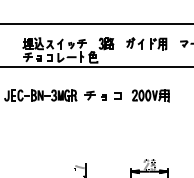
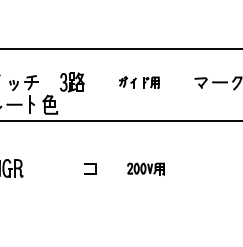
part: (146, 43) -> (138, 81), size x0.6
part: (95, 95) -> (54, 168), removed
part: (150, 95) -> (145, 168), size x0.6

